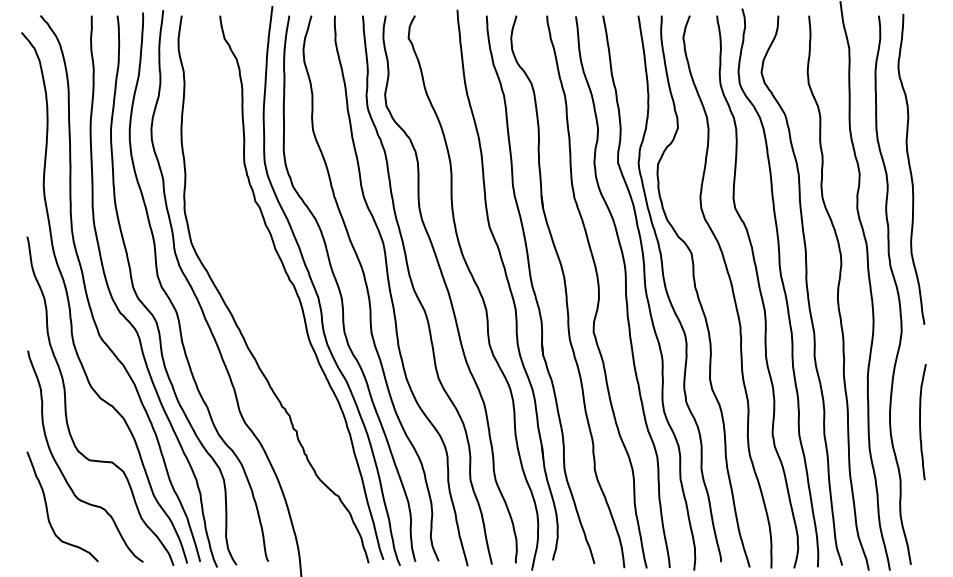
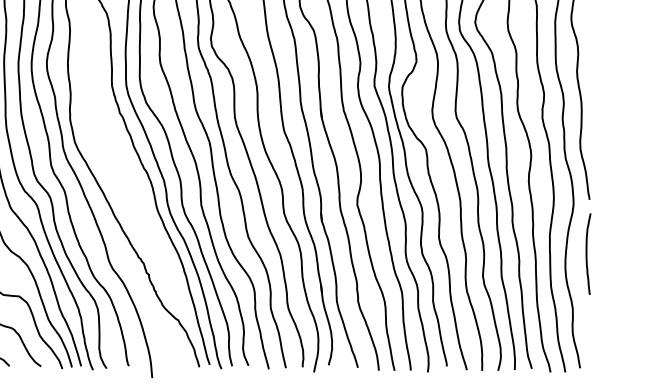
curve: (920, 422) -> (586, 254), moved

